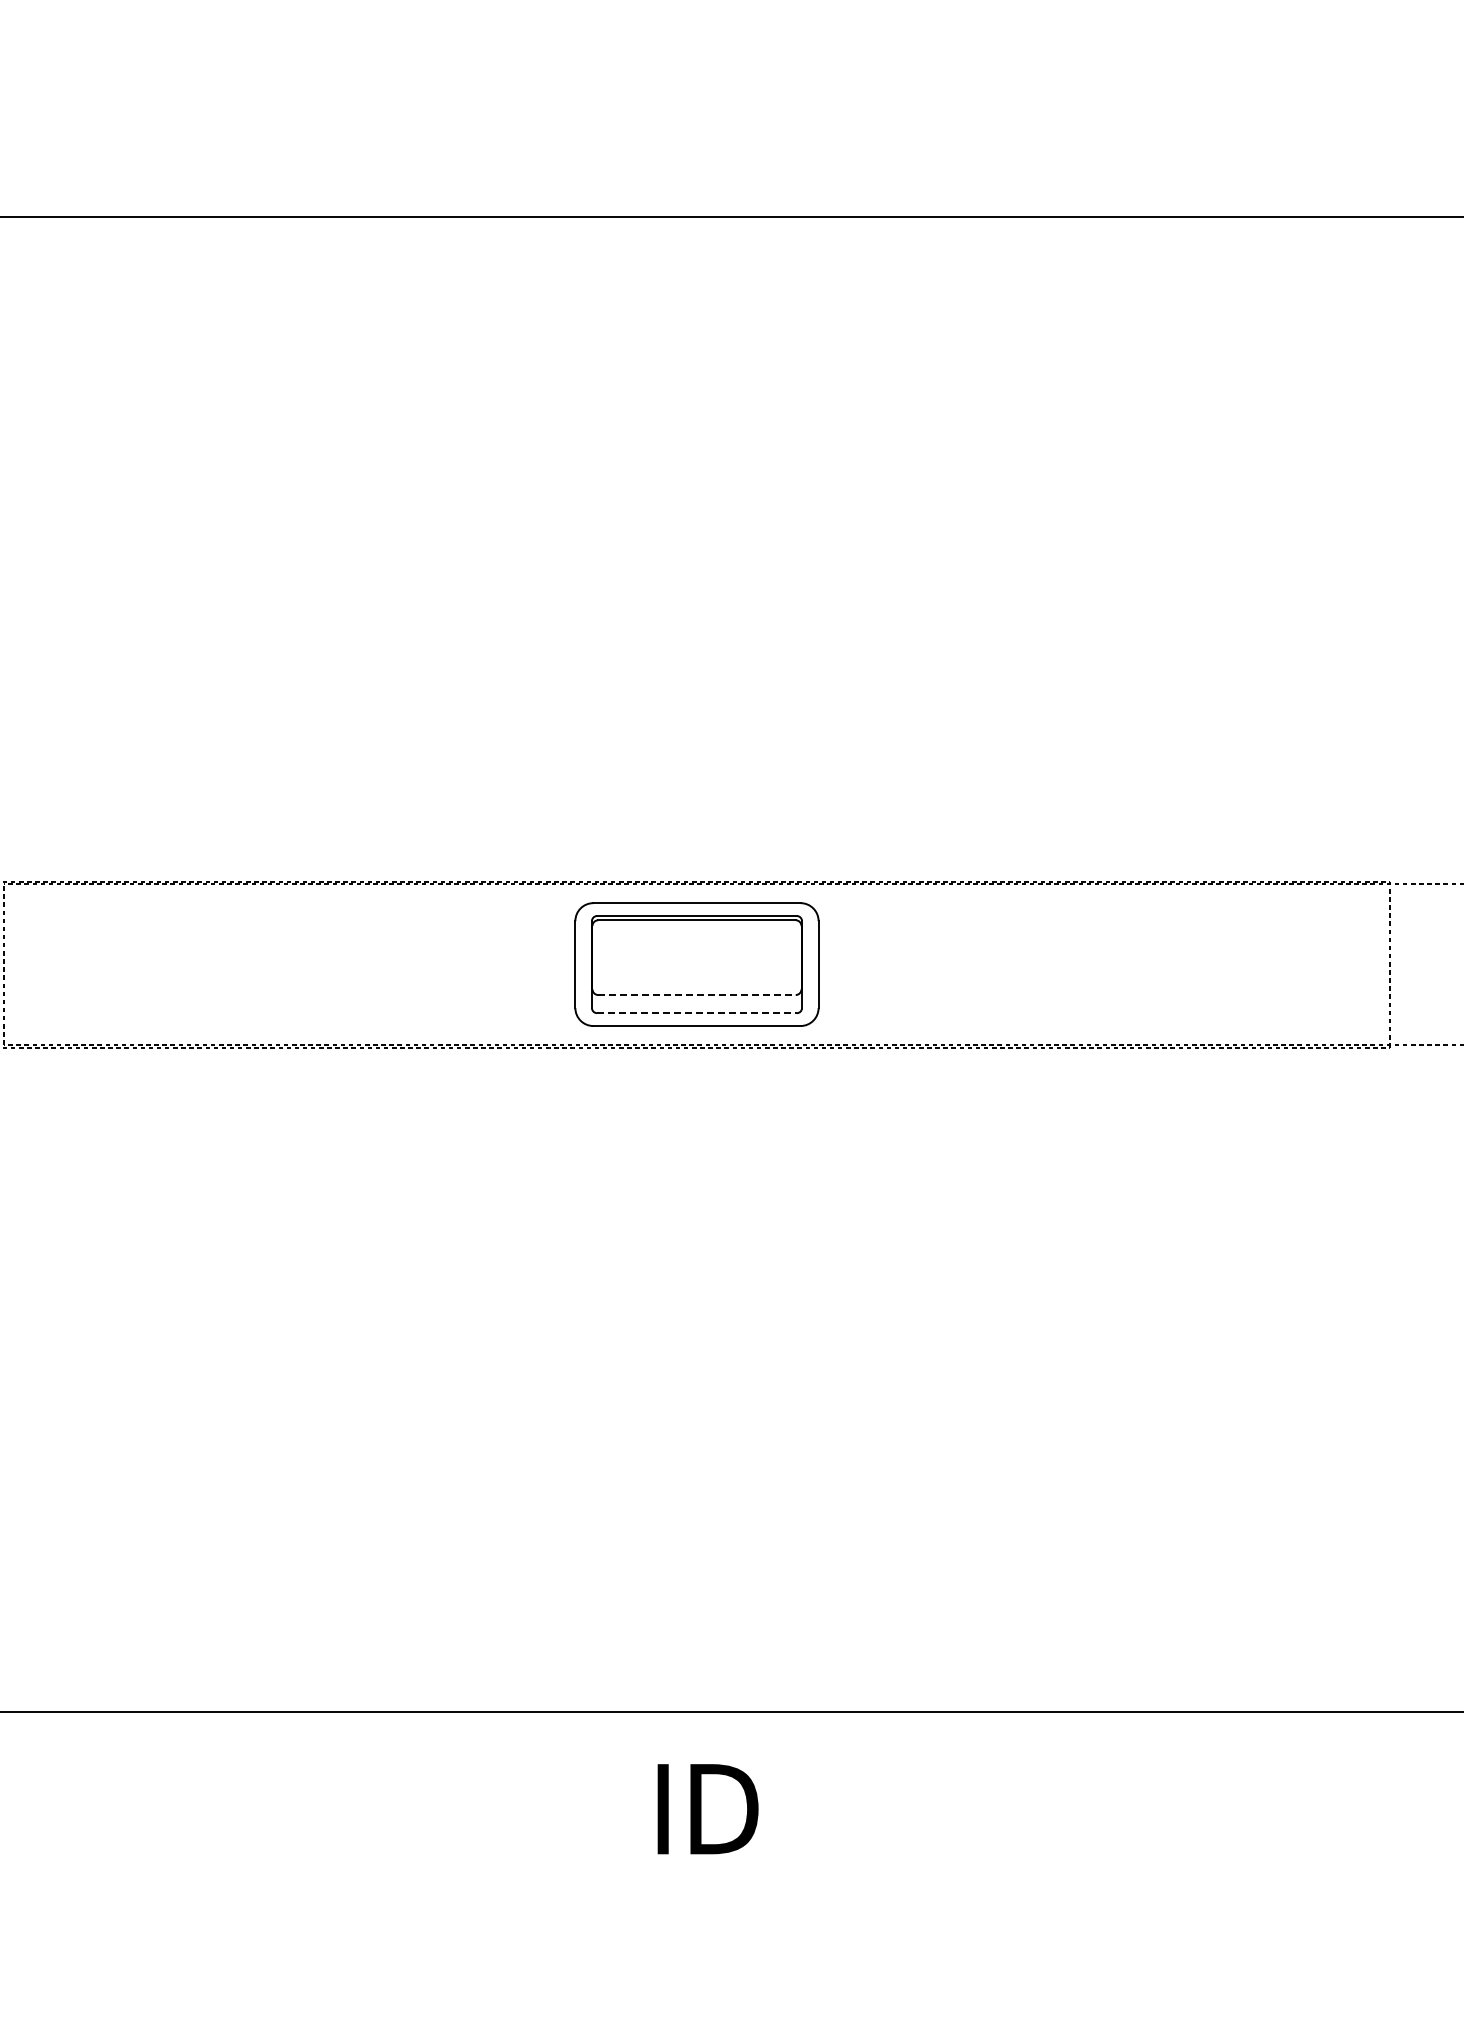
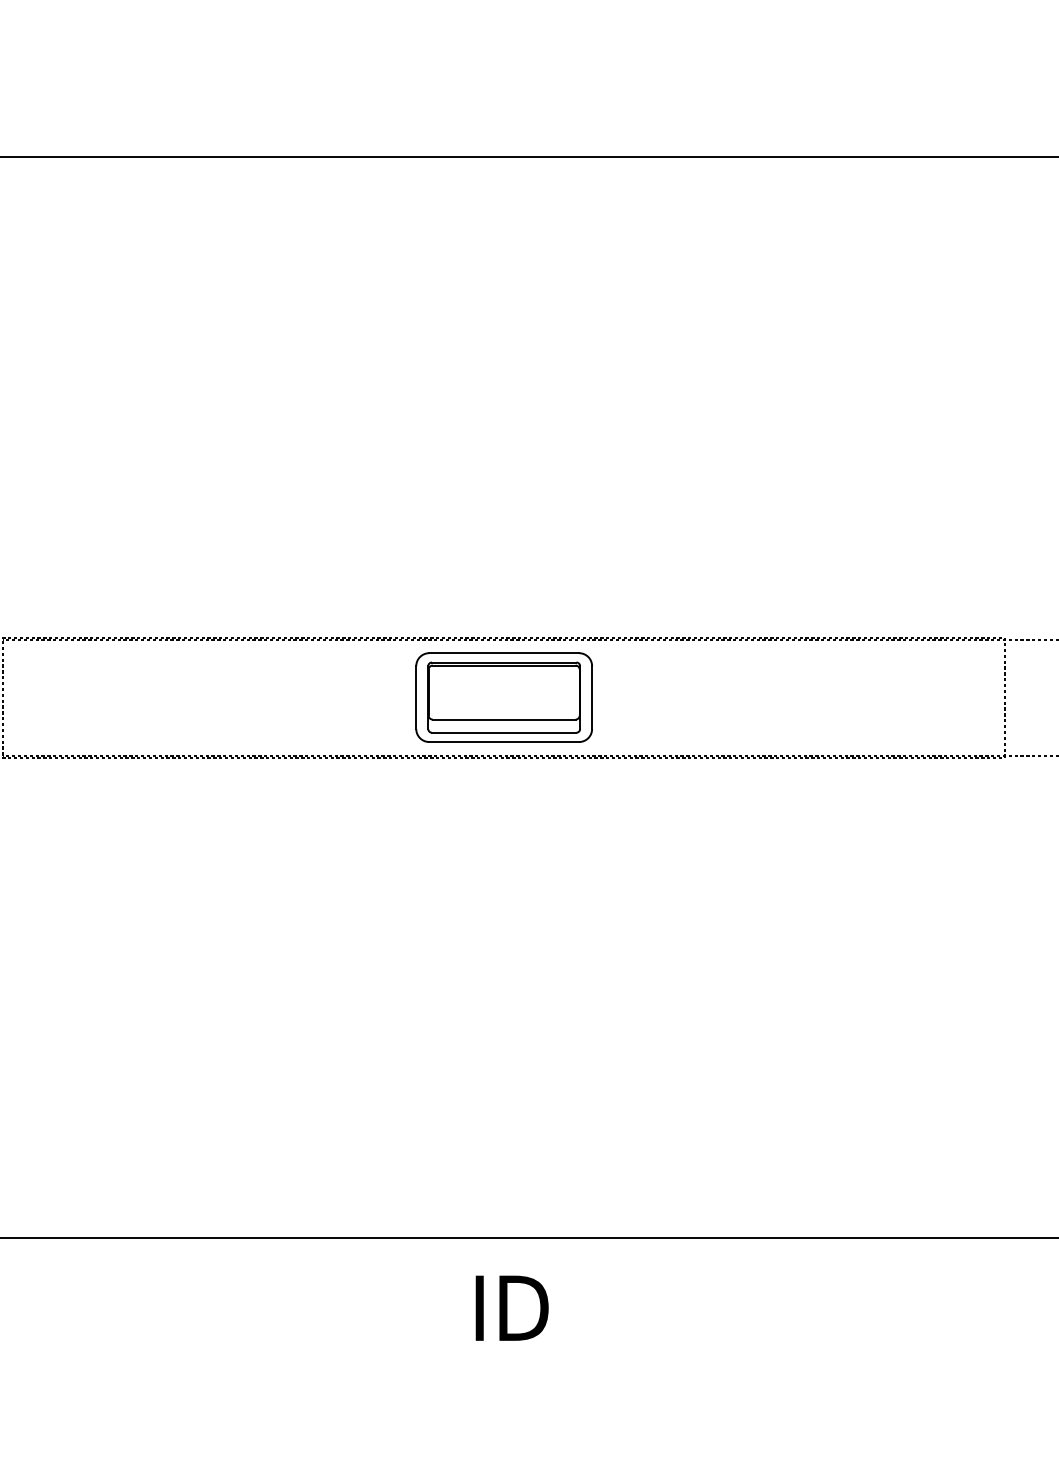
line: (696, 995) -> (503, 719), dashed -> solid
line: (696, 1013) -> (503, 732), dashed -> solid

